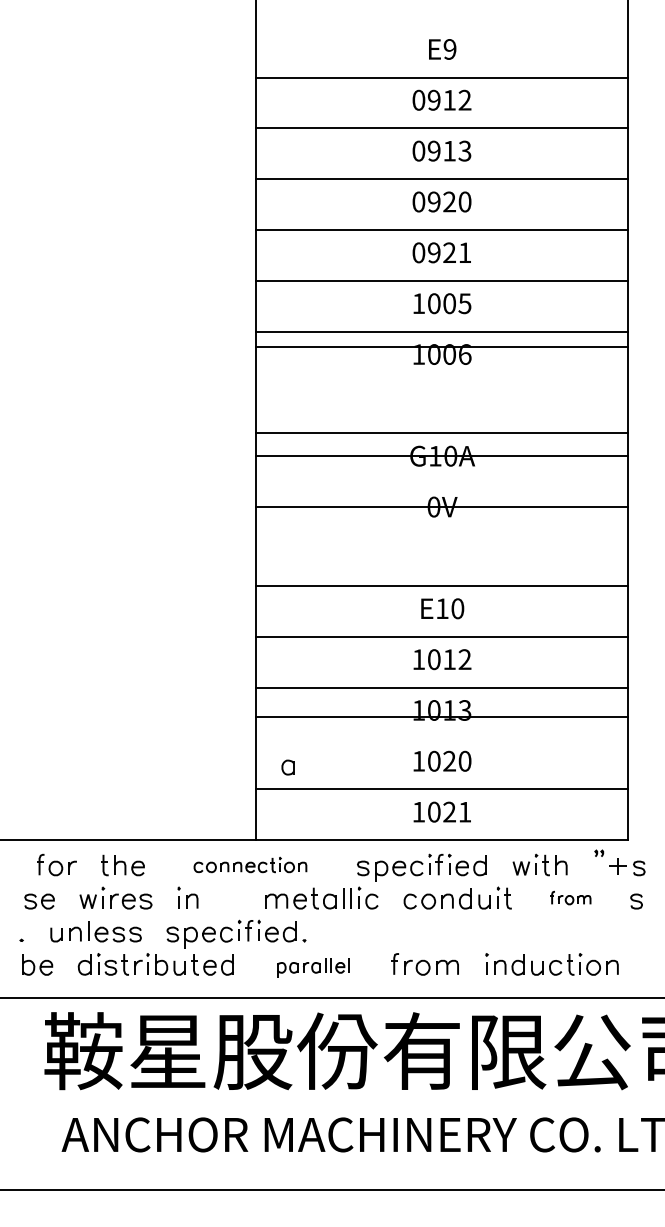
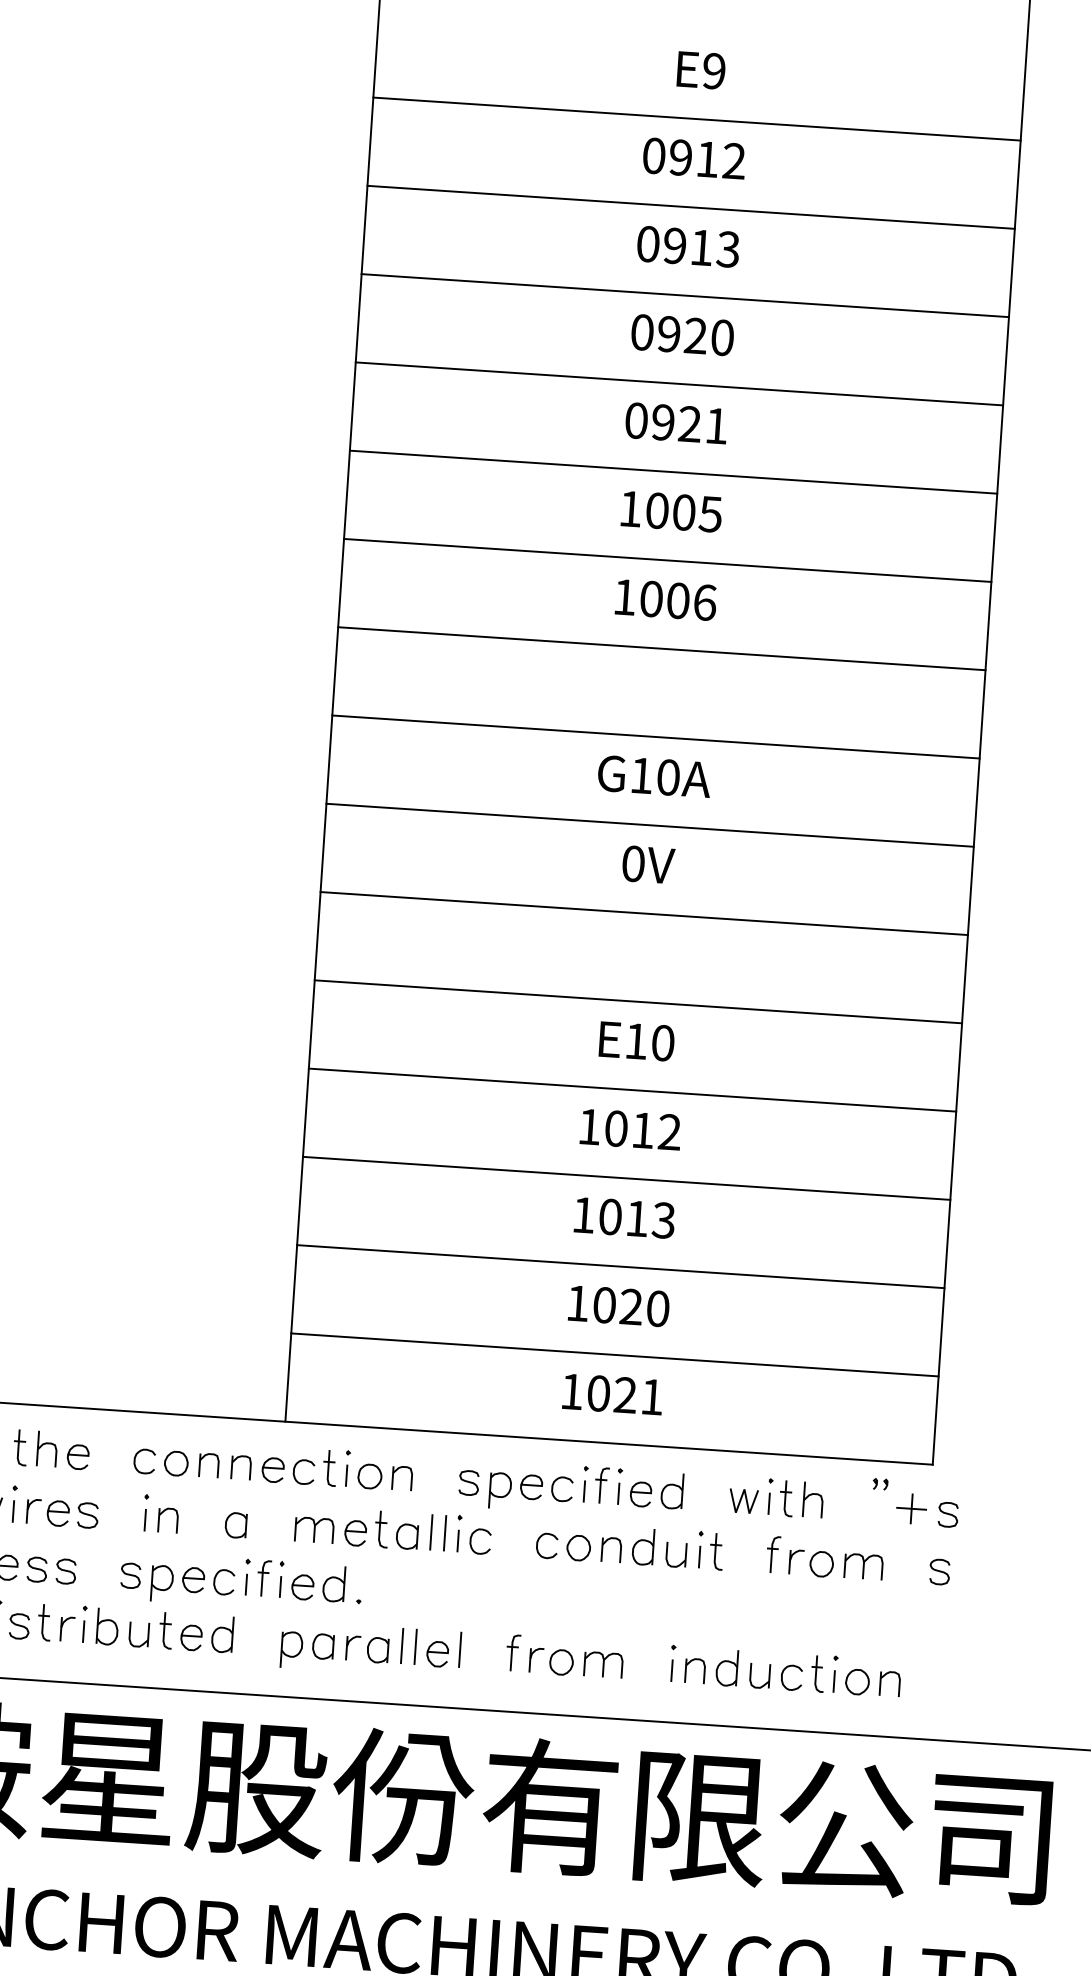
line: (441, 346) -> (660, 648), moved
line: (441, 456) -> (649, 825), moved
line: (441, 507) -> (643, 914), moved
line: (441, 716) -> (619, 1266), moved
part: (287, 767) -> (234, 1525), moved
part: (250, 864) -> (273, 1463), size x1.43
part: (570, 897) -> (825, 1557), size x1.67
part: (313, 967) -> (371, 1649), size x1.43

